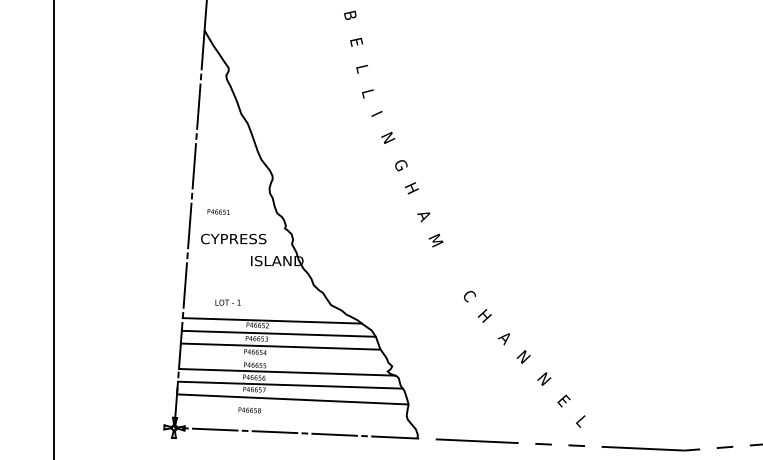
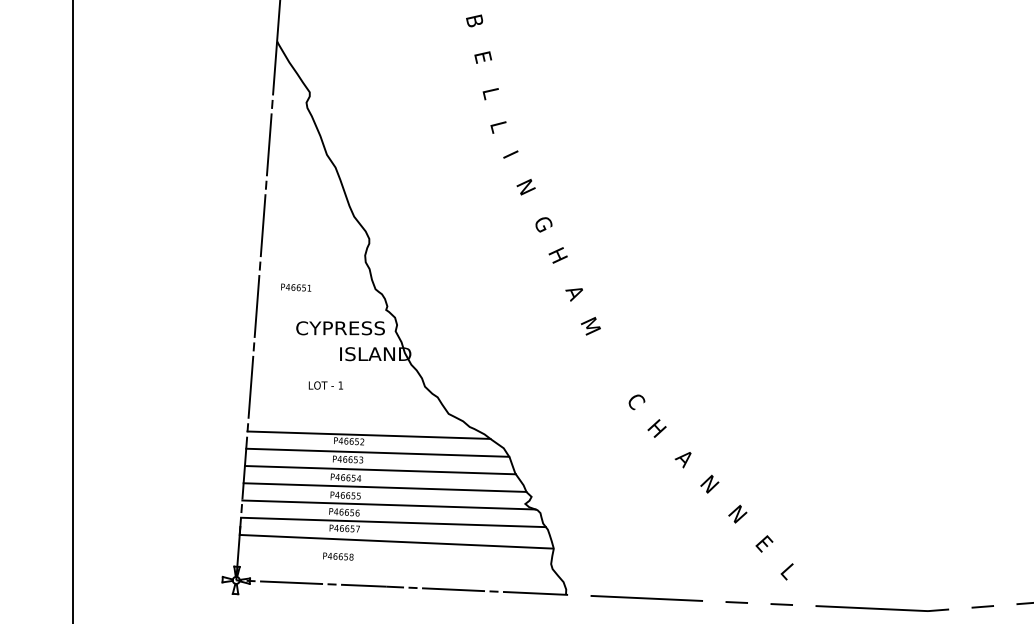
text: (233, 239) -> (340, 328), moved
text: (227, 302) -> (325, 385), moved
line: (283, 359) -> (384, 487), added

